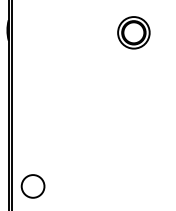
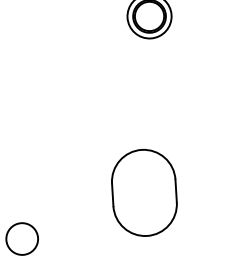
part: (122, 158) -> (144, 192), added

